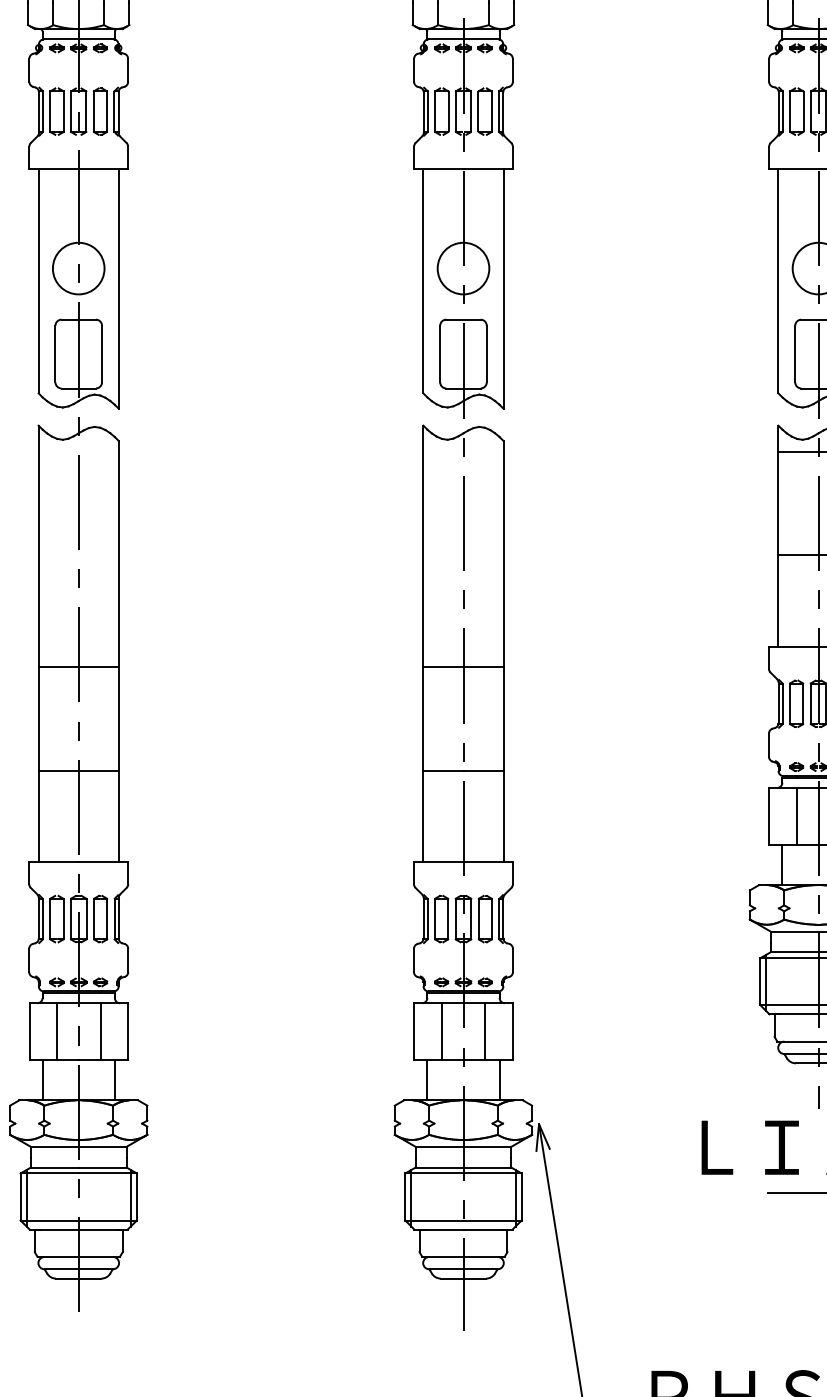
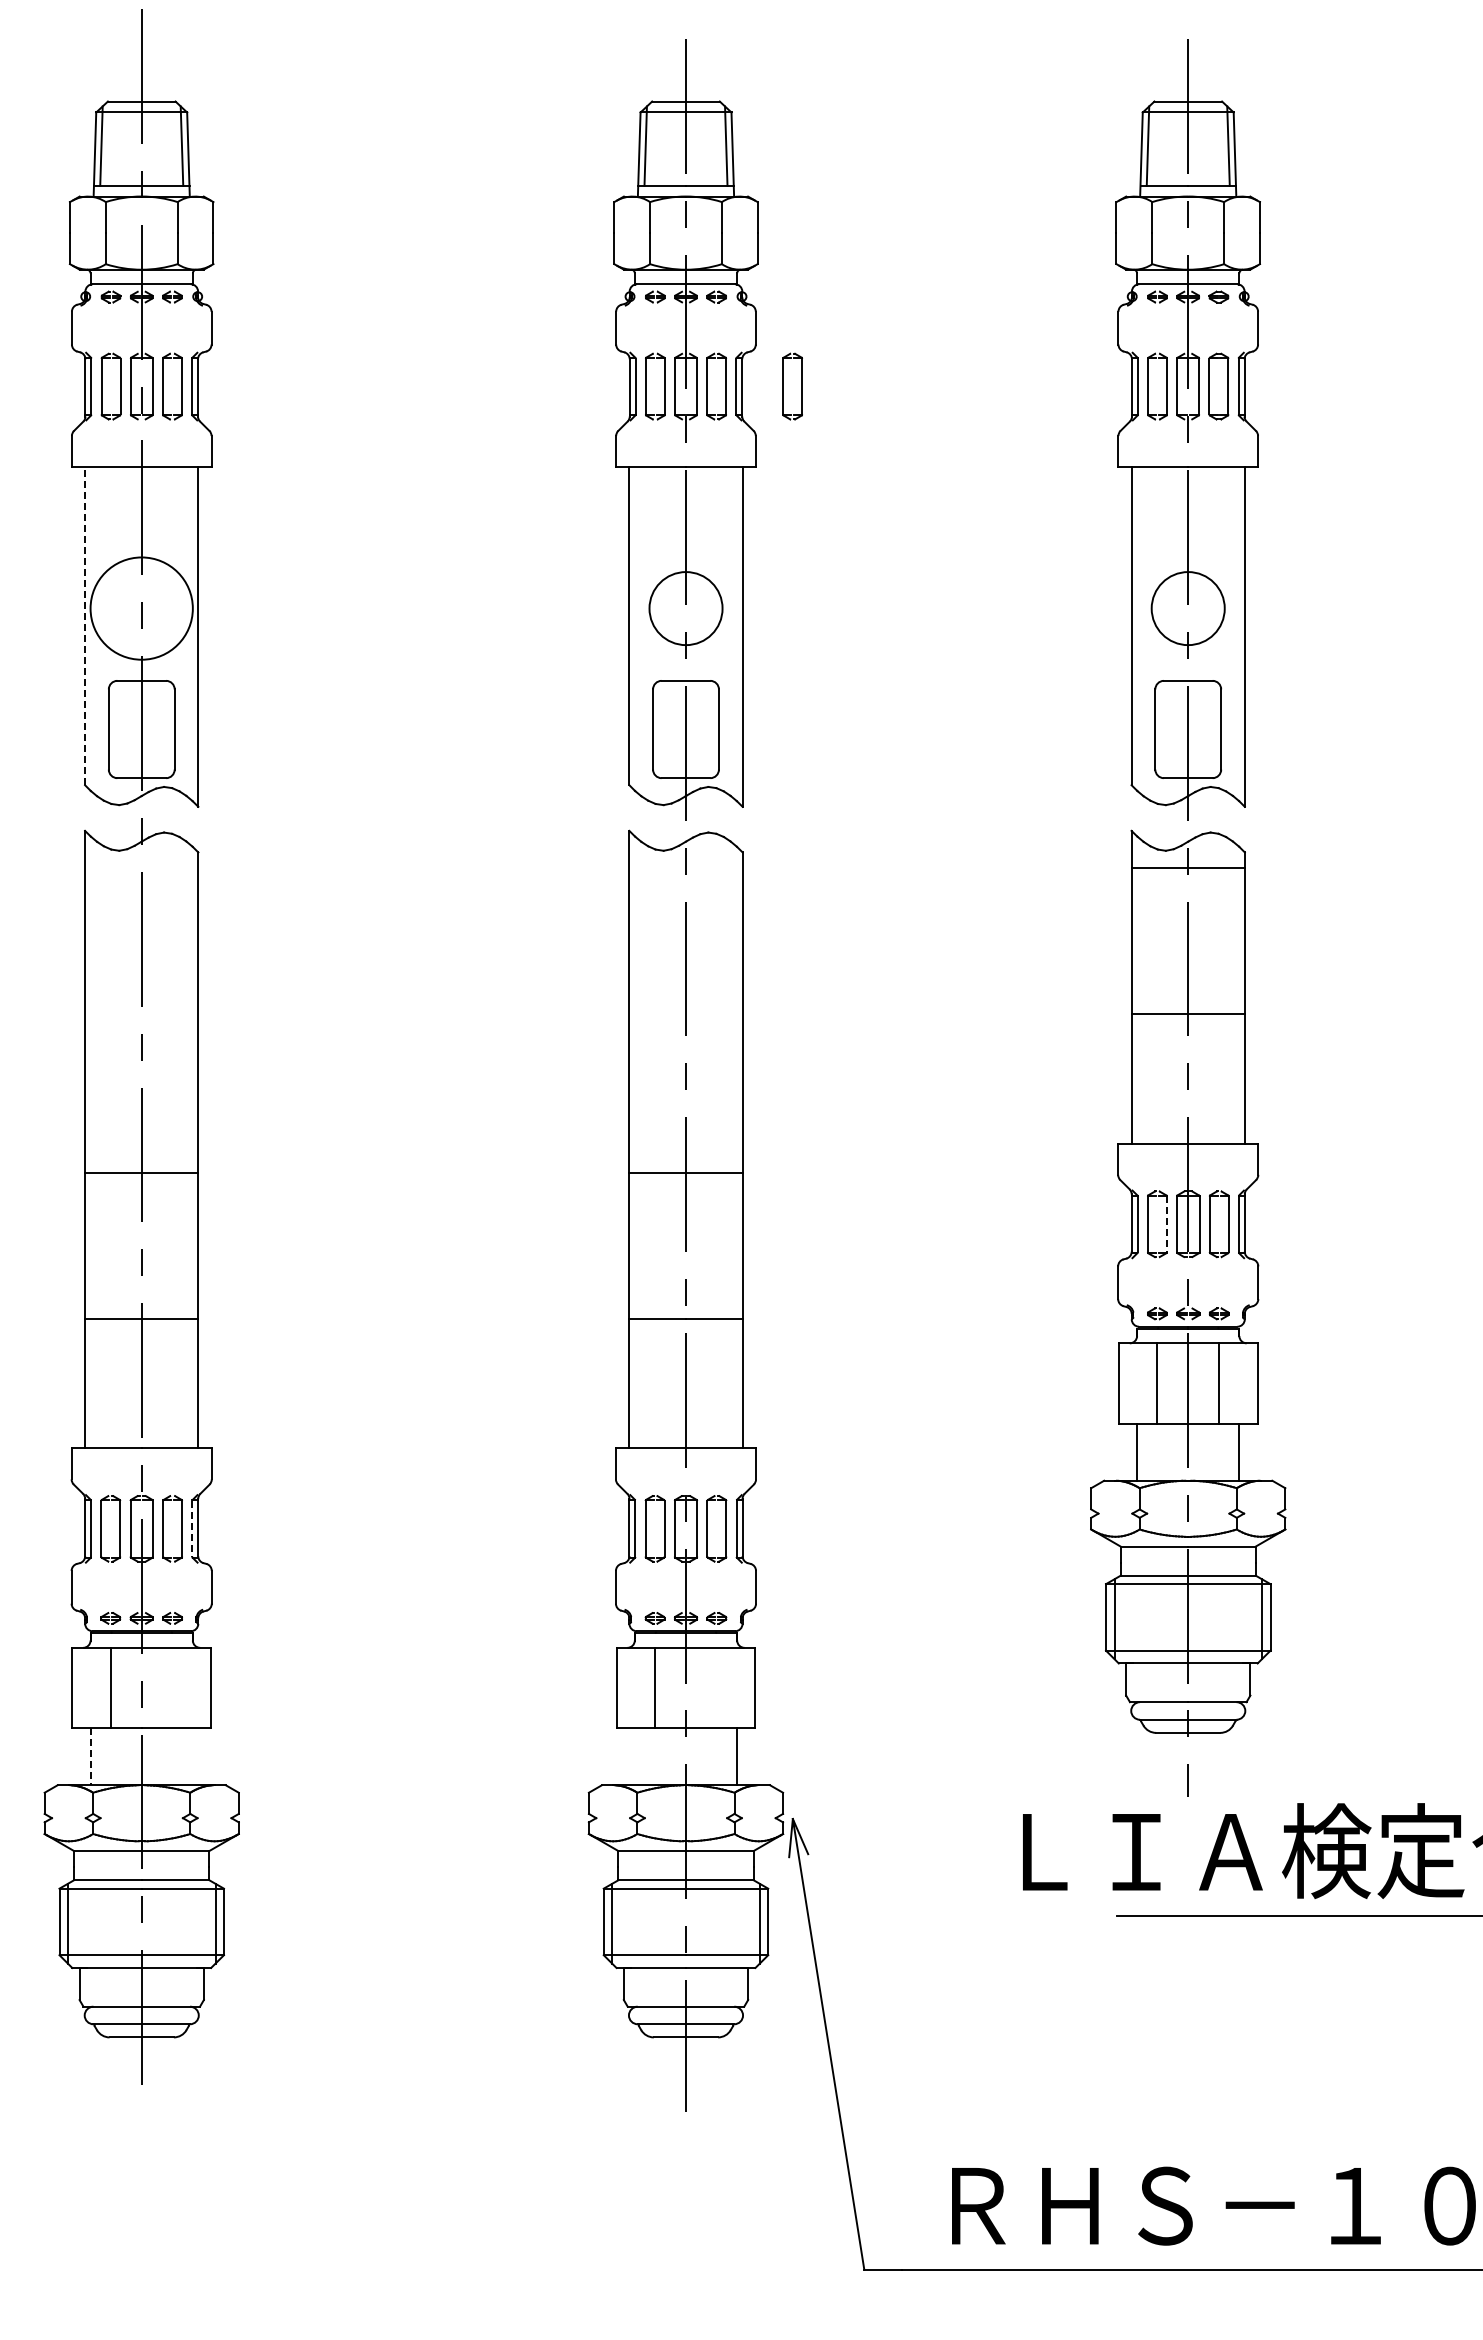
part: (532, 111) -> (783, 386), added
circle: (78, 268) -> (141, 608), size x1.4
line: (38, 280) -> (85, 625), solid -> dashed
line: (803, 703) -> (1166, 1224), solid -> dashed
line: (114, 919) -> (192, 1529), solid -> dashed
line: (100, 1031) -> (172, 1687), removed
line: (485, 1031) -> (717, 1687), removed
line: (42, 1080) -> (90, 1756), solid -> dashed
line: (114, 1080) -> (192, 1756), removed
line: (427, 1080) -> (634, 1756), removed

